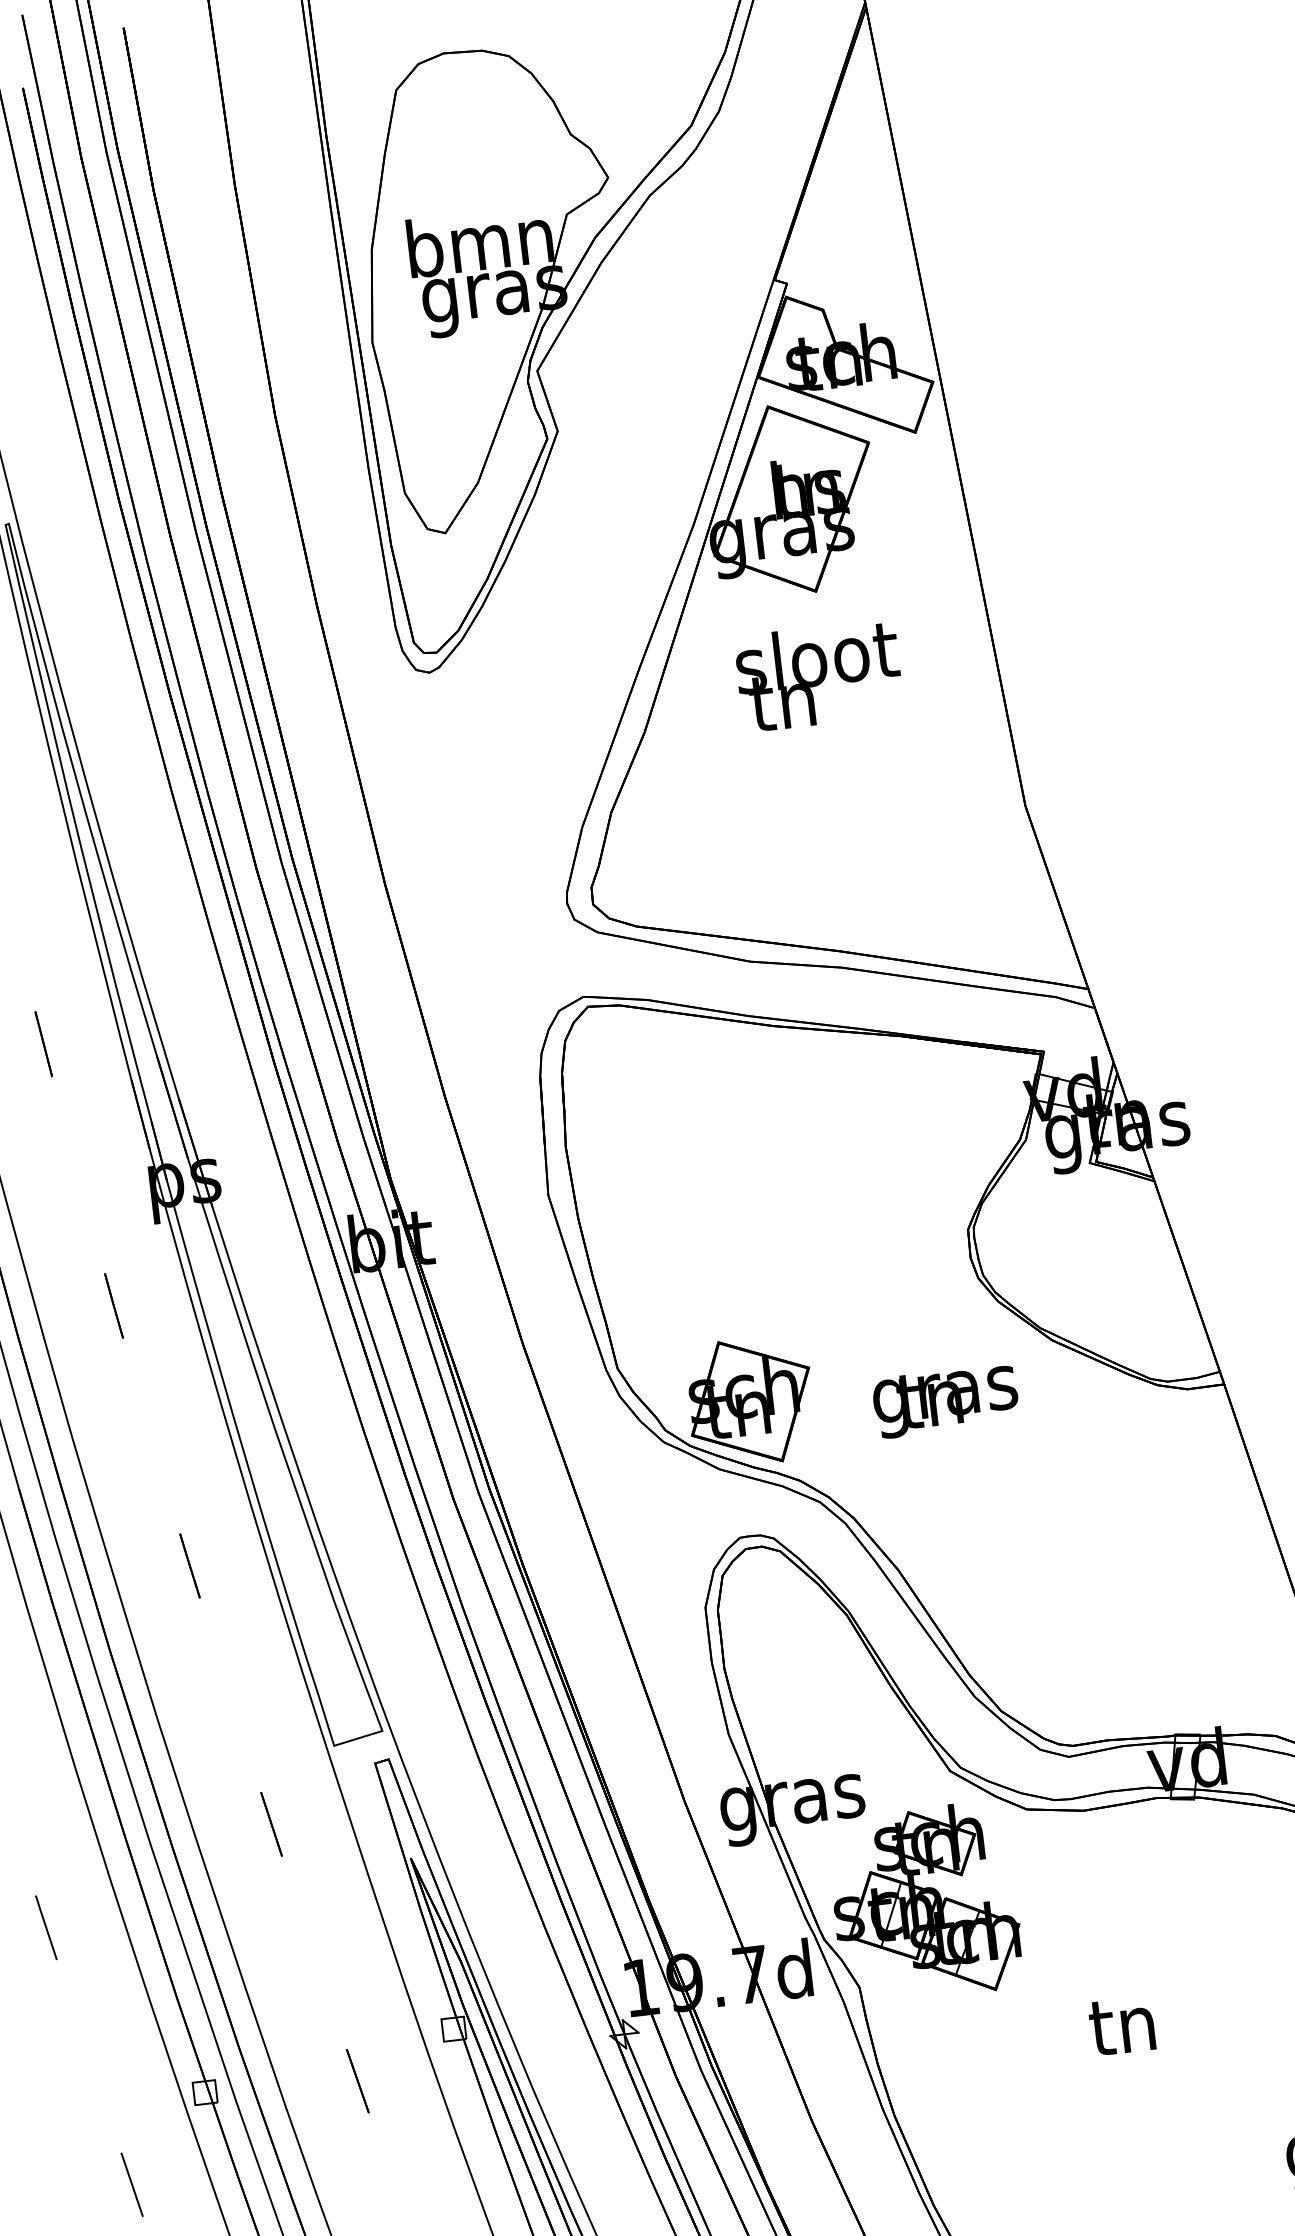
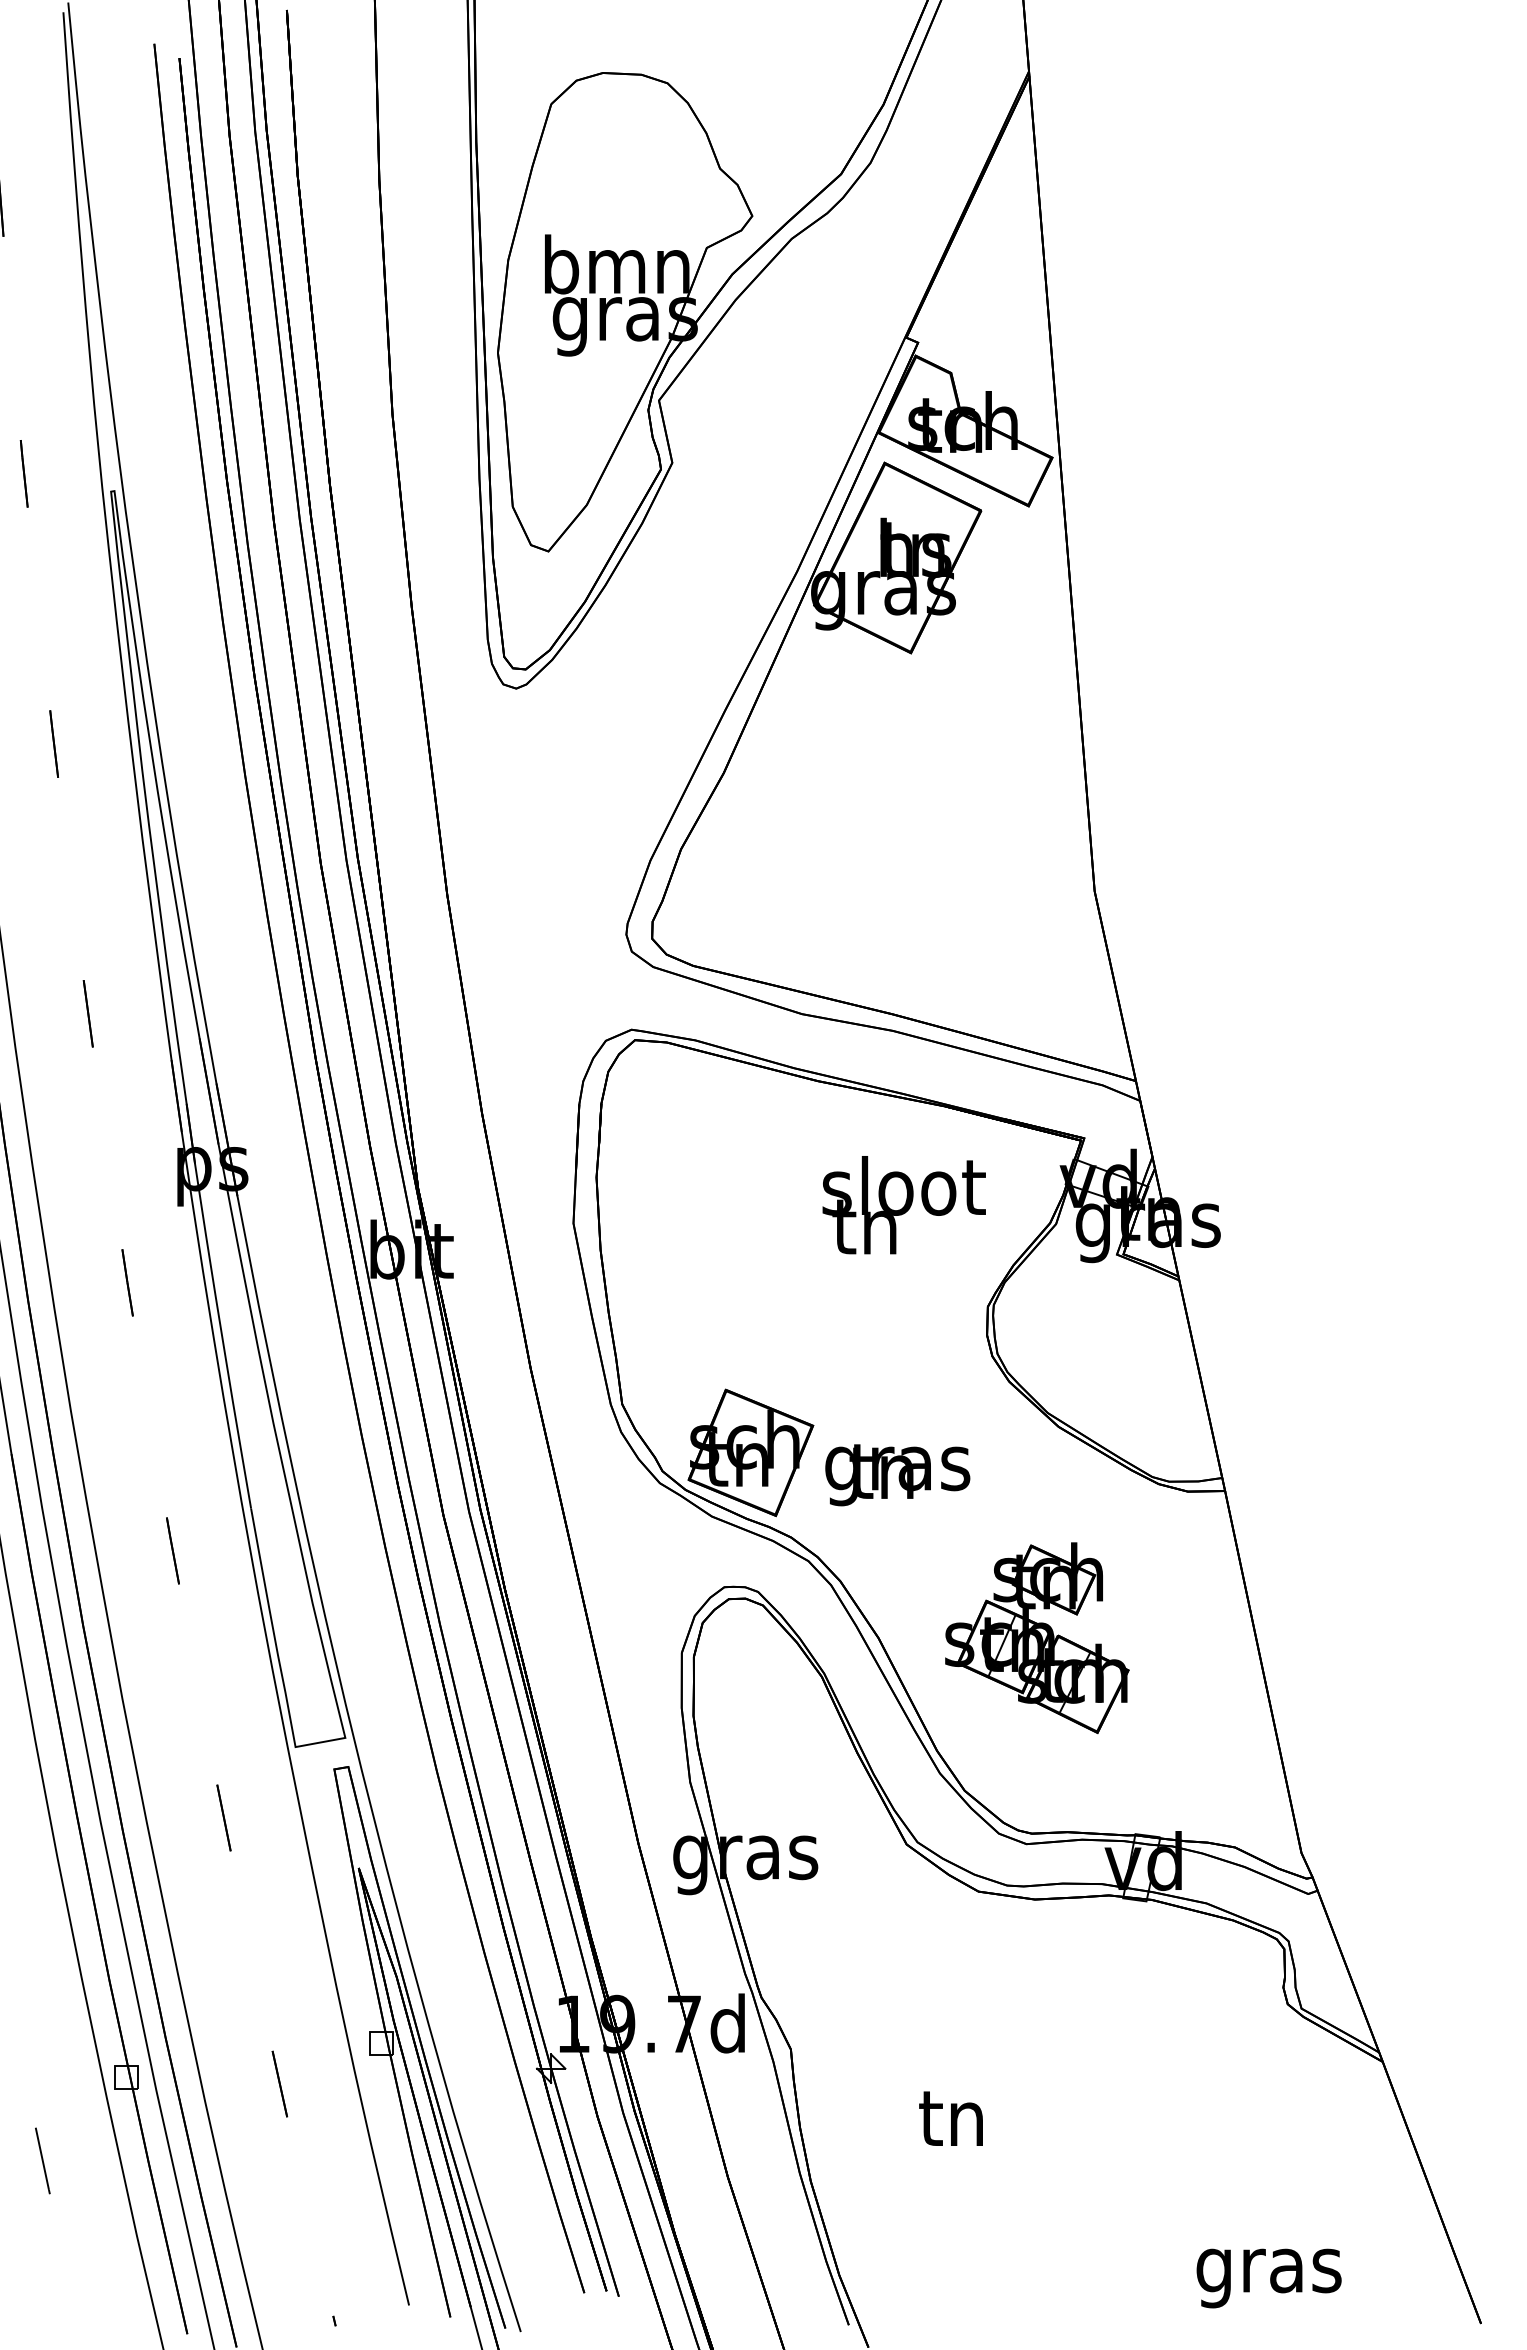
text: (818, 676) -> (903, 1205), moved
text: (945, 1401) -> (897, 1475), moved
part: (925, 1903) -> (1037, 1638), moved
text: (1121, 2025) -> (950, 2118), moved

